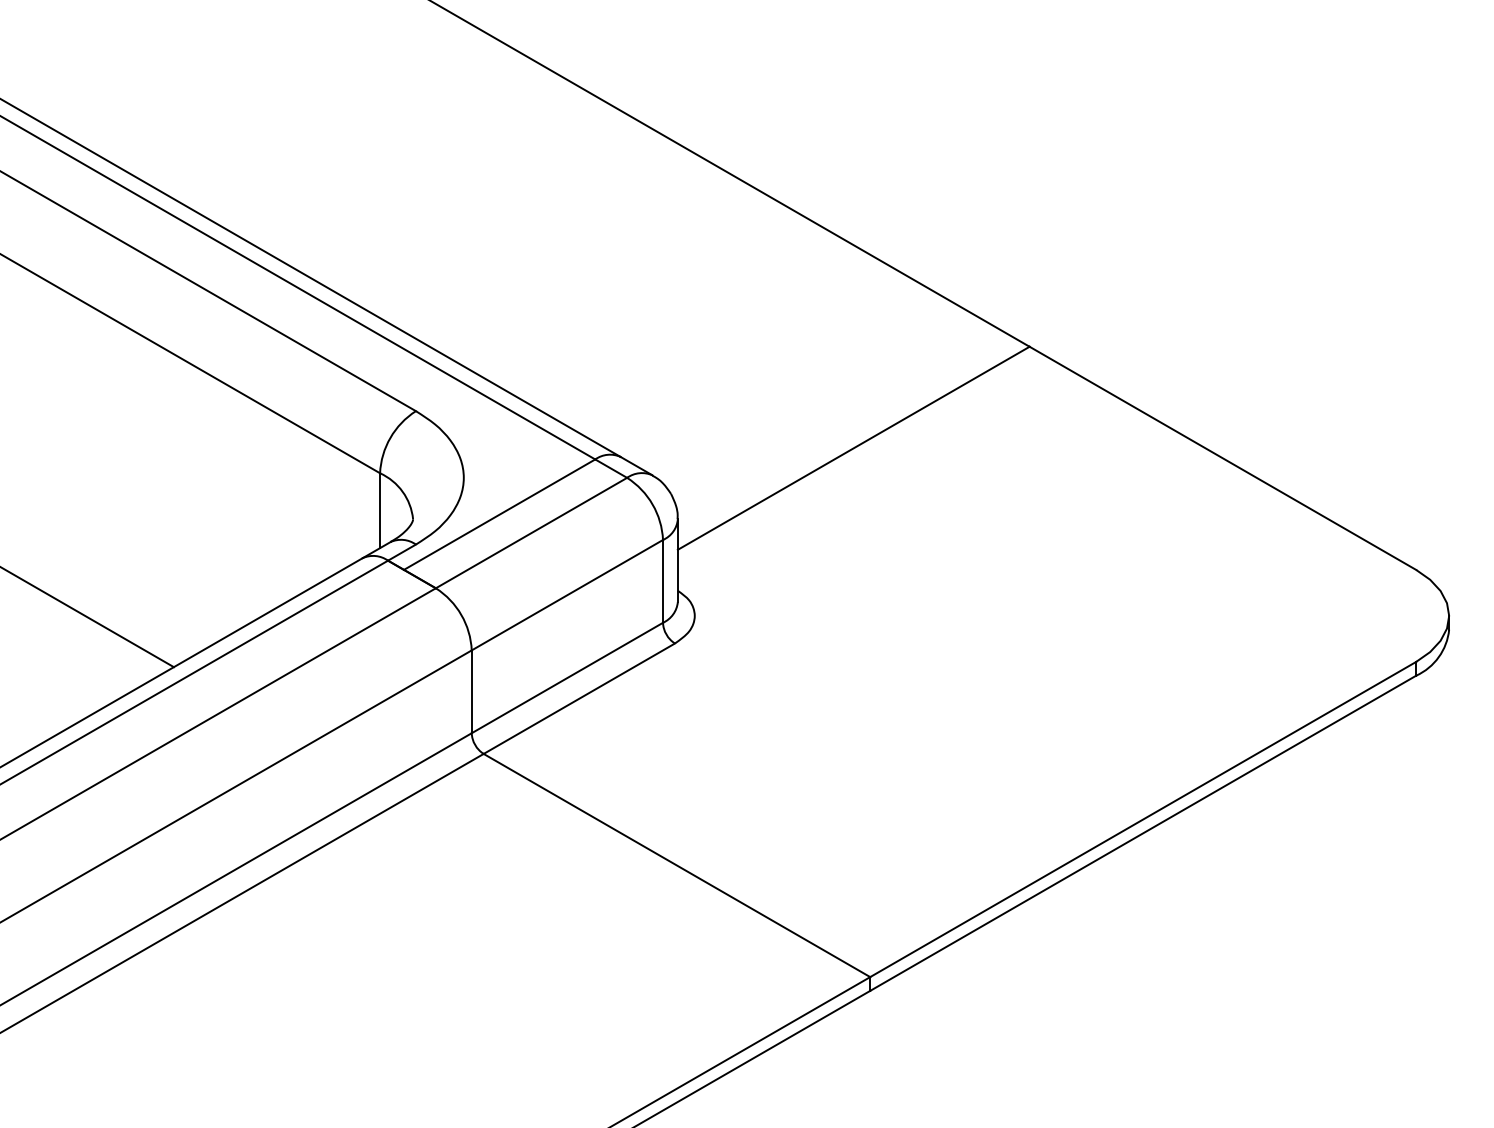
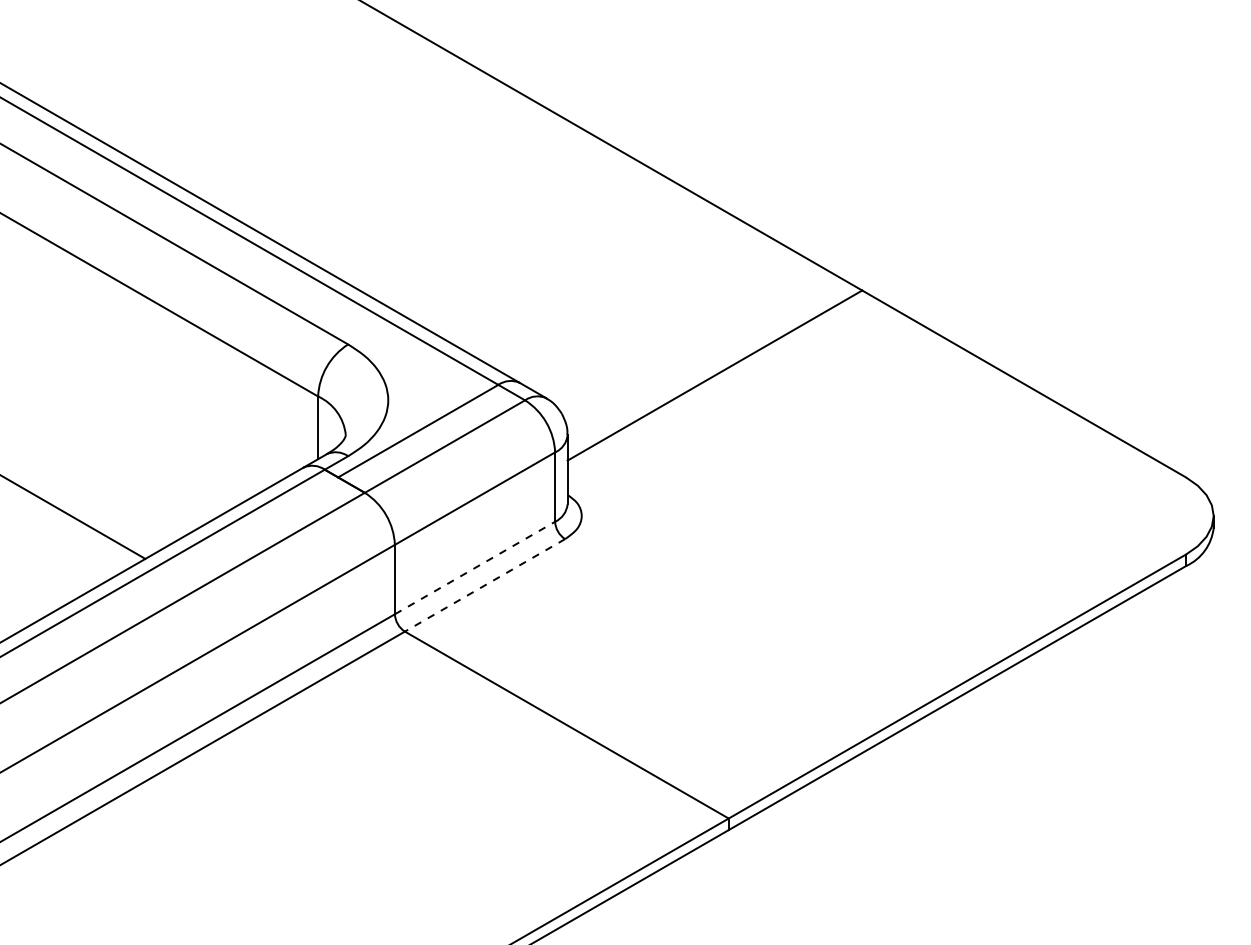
line: (567, 677) -> (475, 567), solid -> dashed
line: (578, 698) -> (484, 585), solid -> dashed

